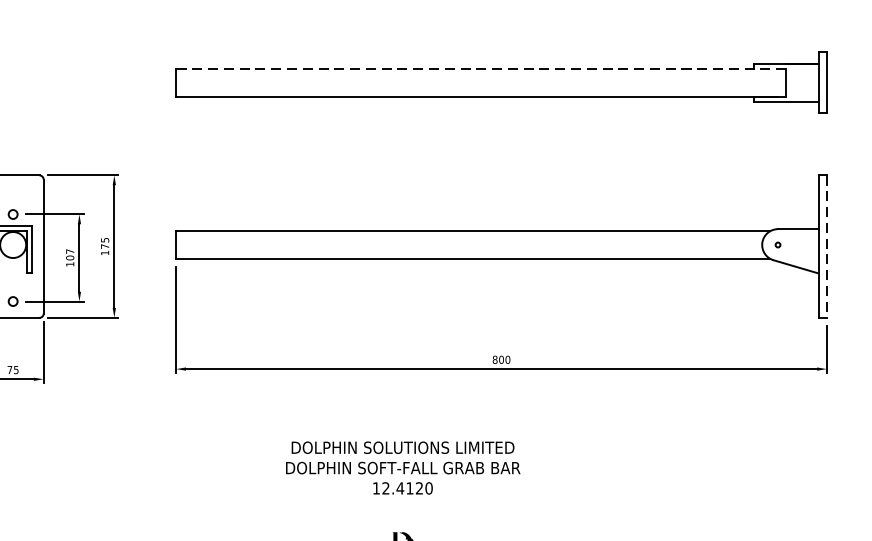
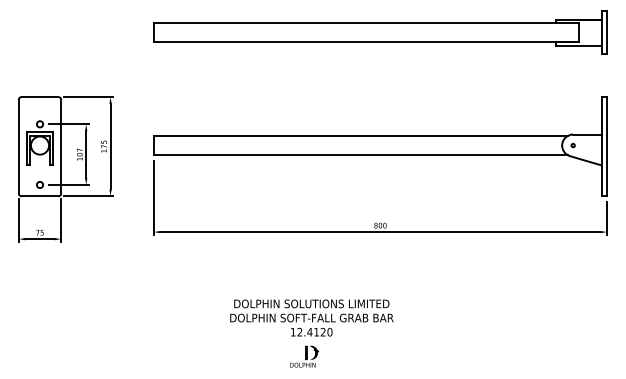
line: (481, 68) -> (366, 22), dashed -> solid
line: (827, 246) -> (607, 146), dashed -> solid
text: (402, 467) -> (311, 317), moved

